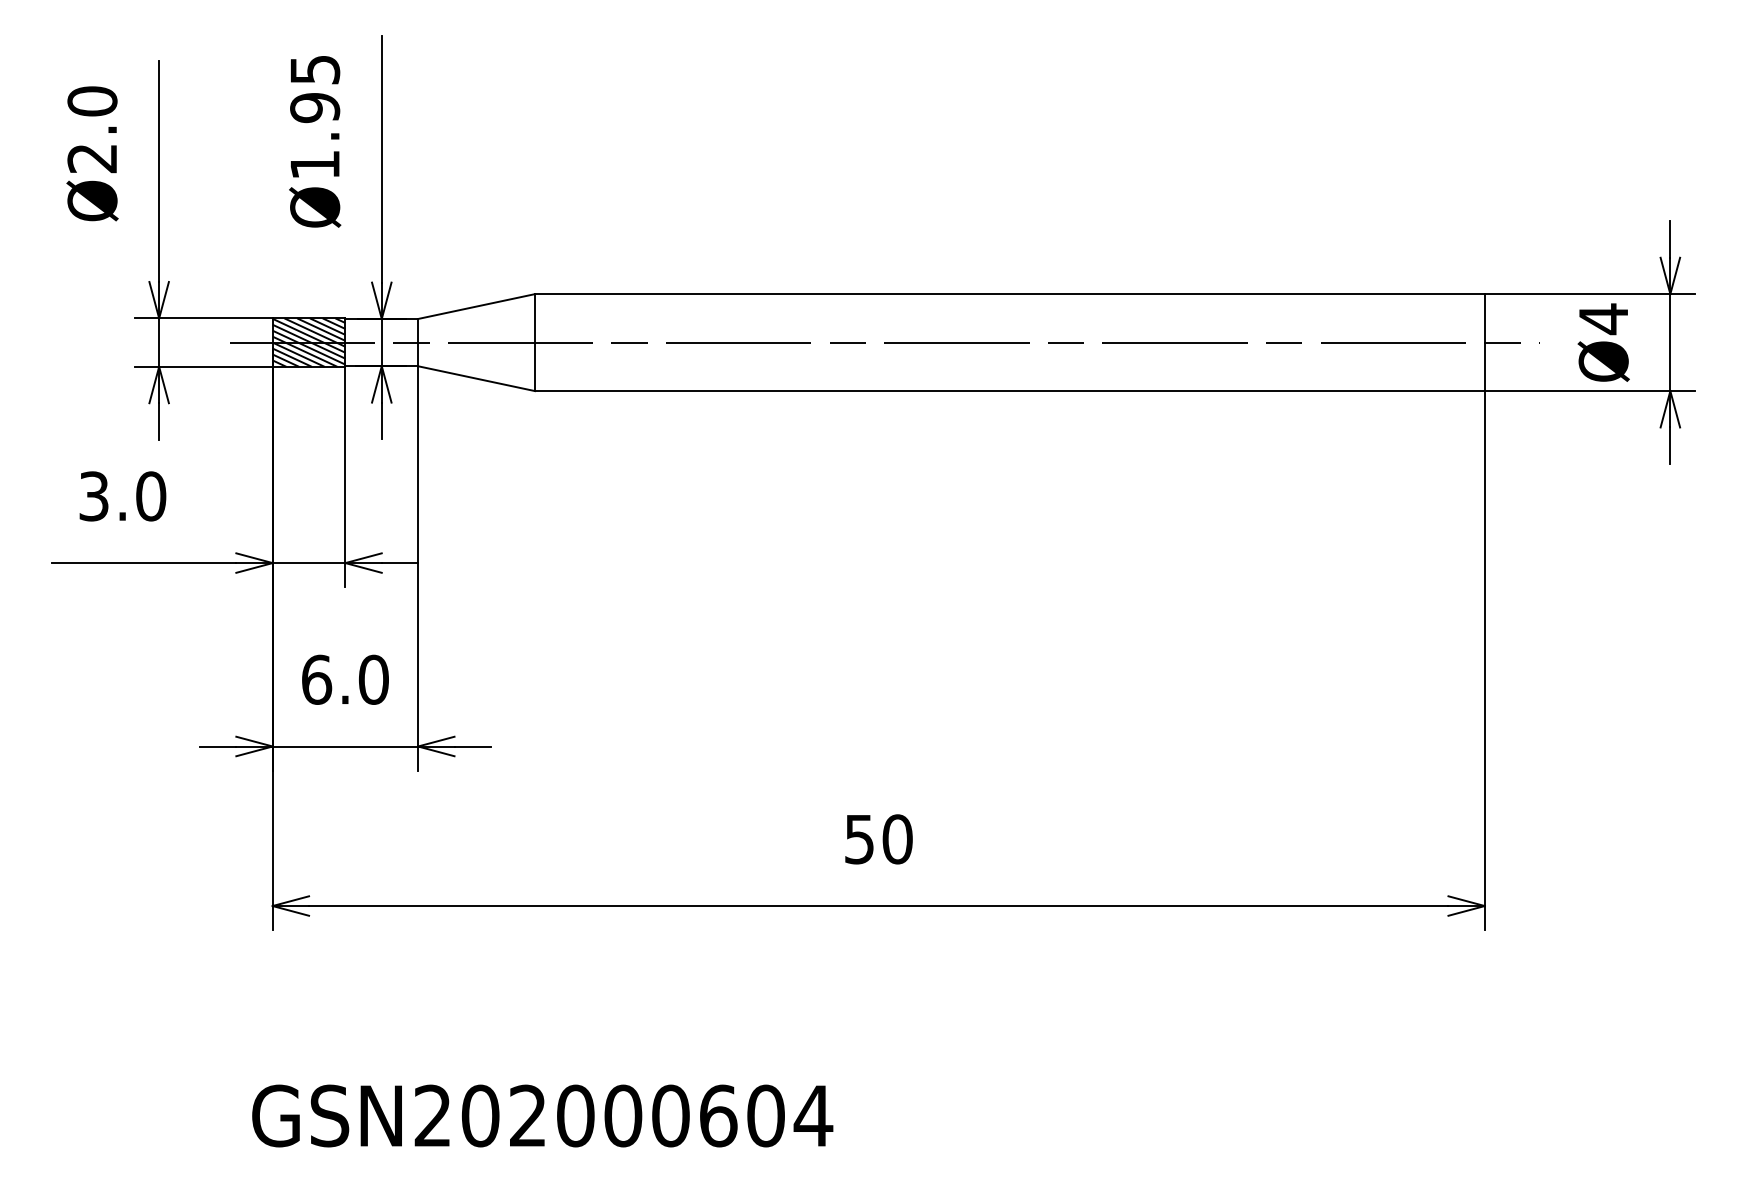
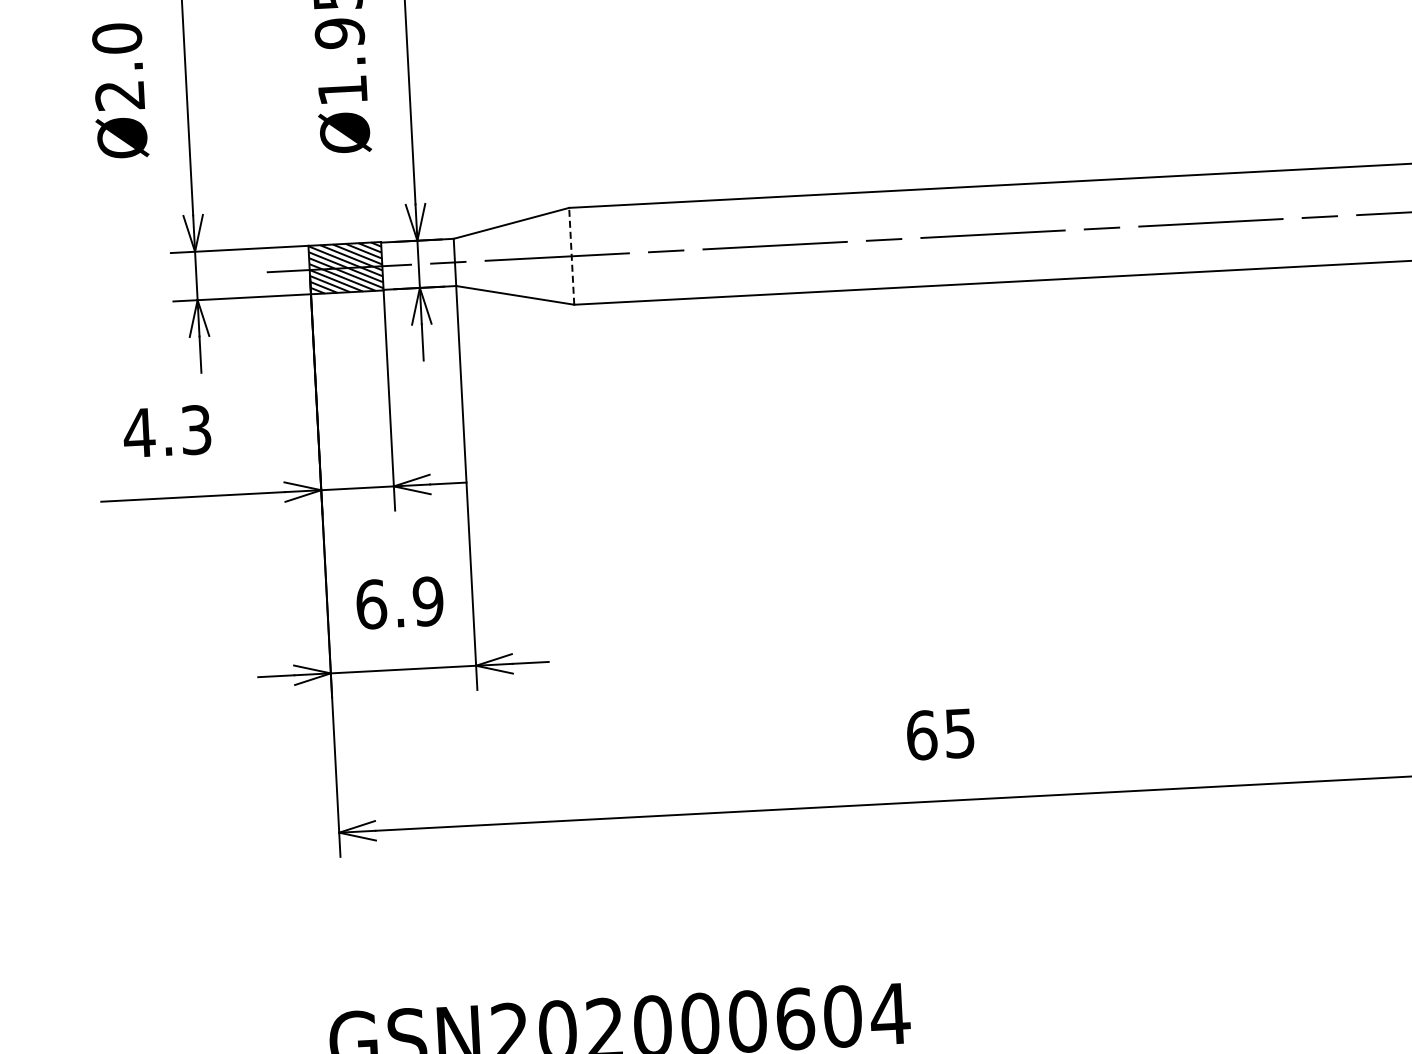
line: (535, 342) -> (572, 256), solid -> dashed
text: (122, 496) -> (167, 431), 3.0 -> 4.3
text: (373, 679) -> (428, 601), 6.0 -> 6.9
text: (878, 839) -> (940, 734), 50 -> 65

